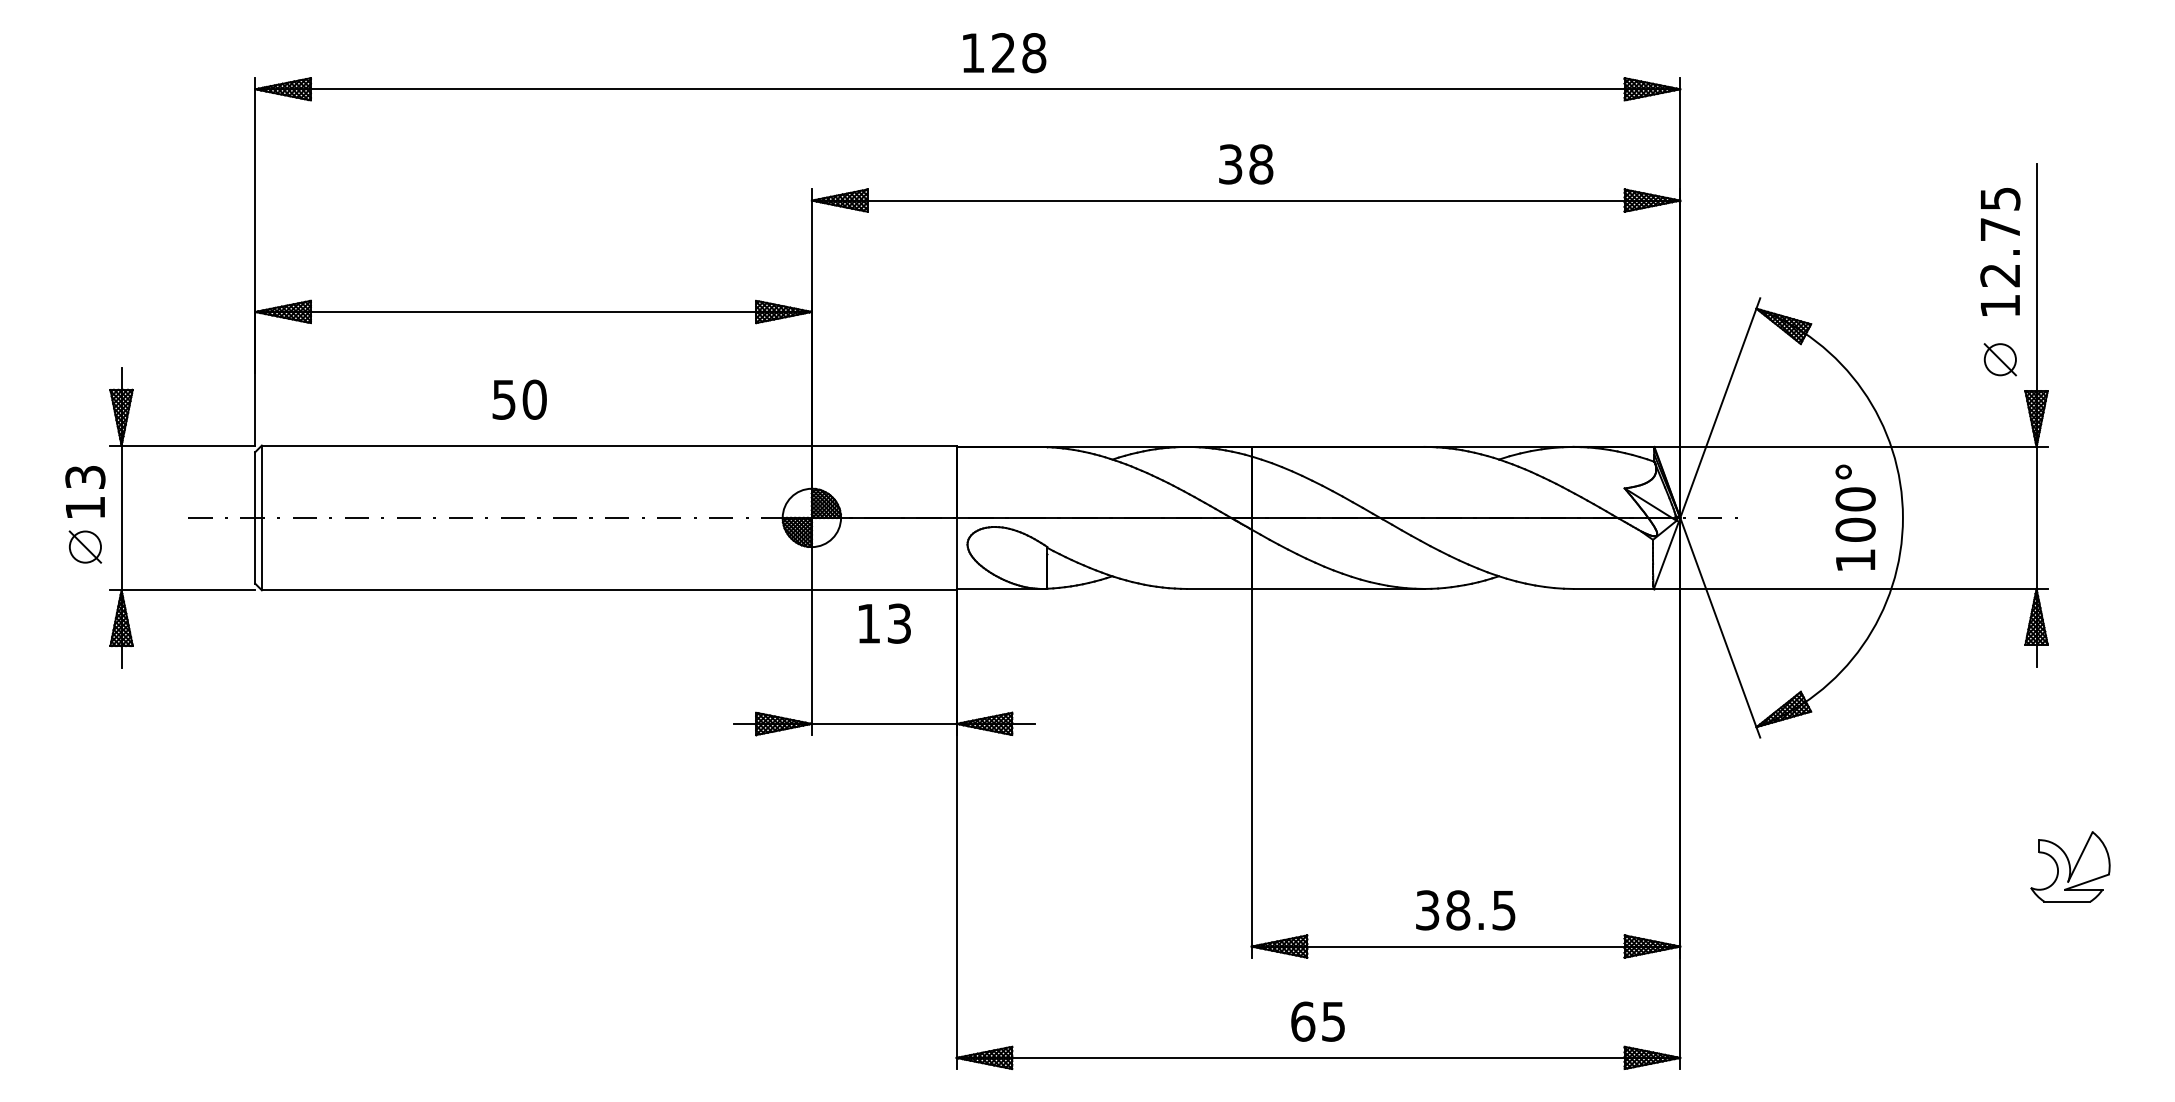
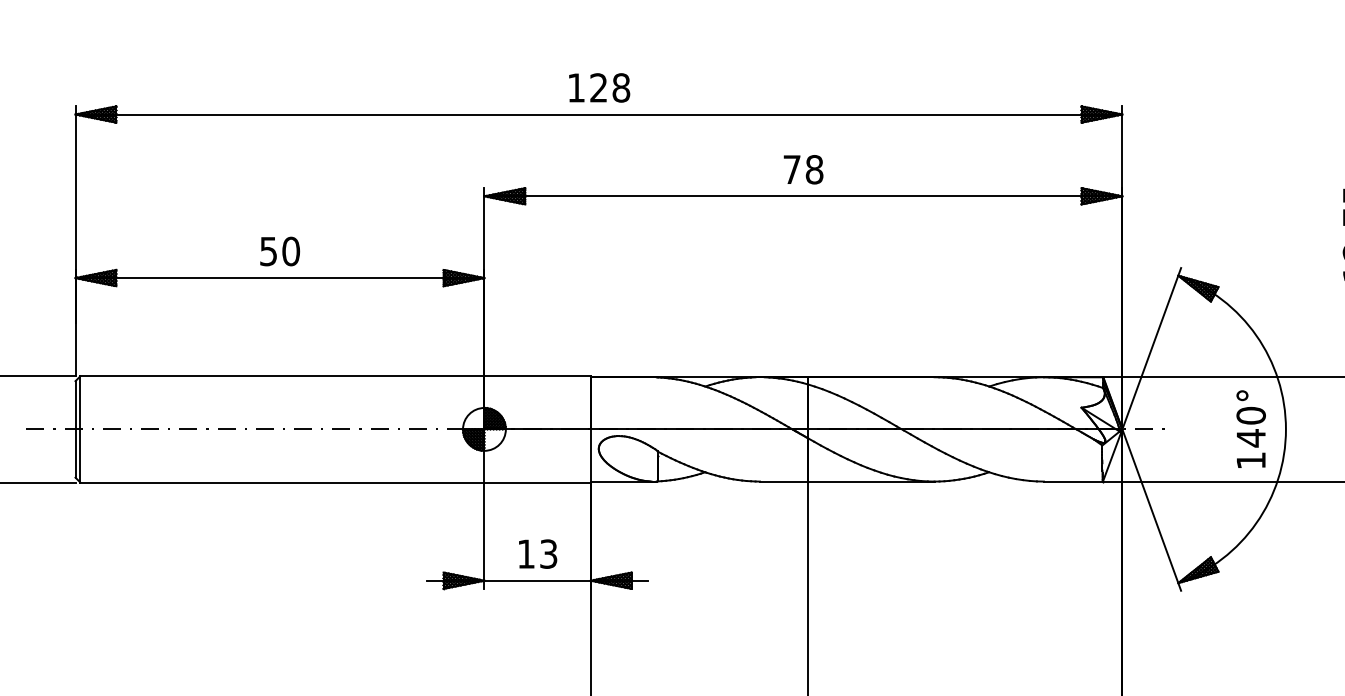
text: (1004, 53) -> (599, 88), moved
text: (1230, 164) -> (791, 169), 38 -> 78
text: (519, 399) -> (279, 251), moved
text: (1855, 529) -> (1251, 437), 100° -> 140°
text: (884, 623) -> (537, 553), moved

